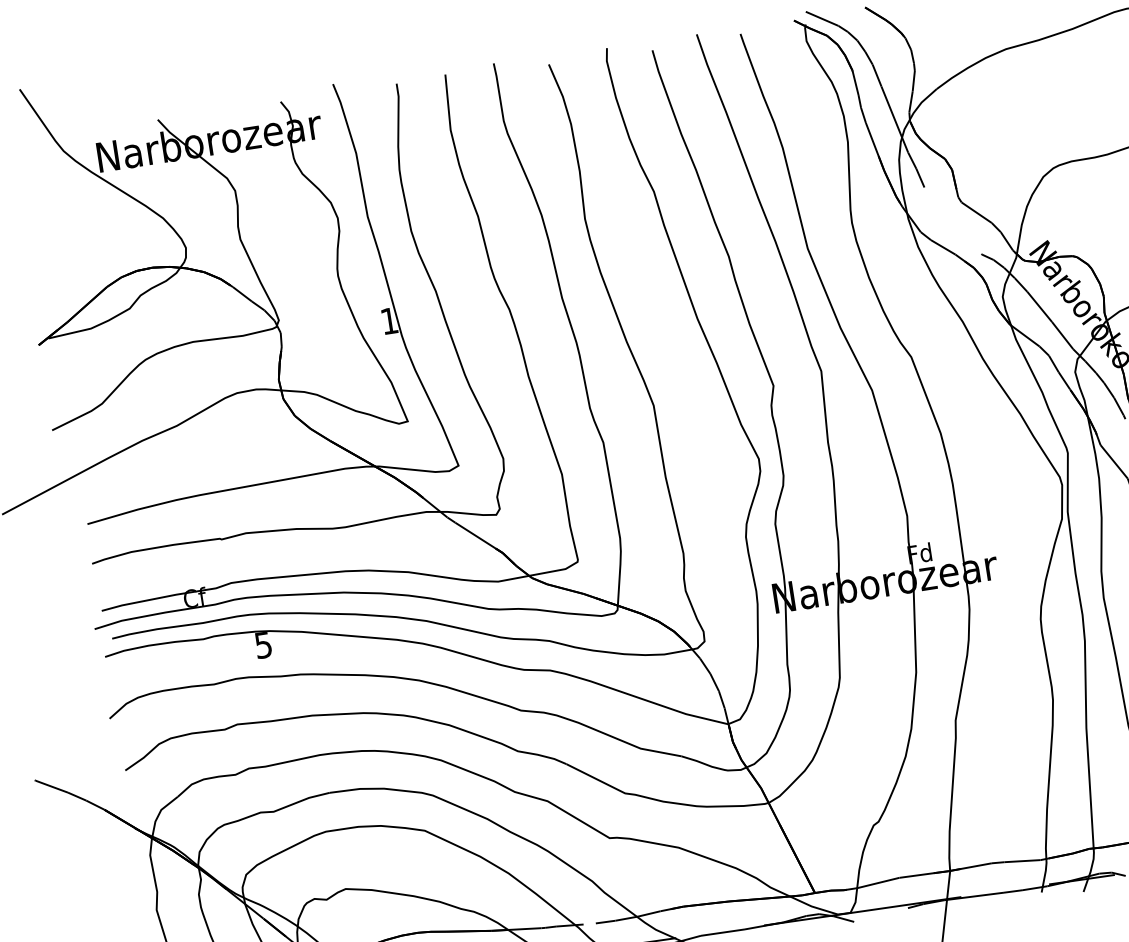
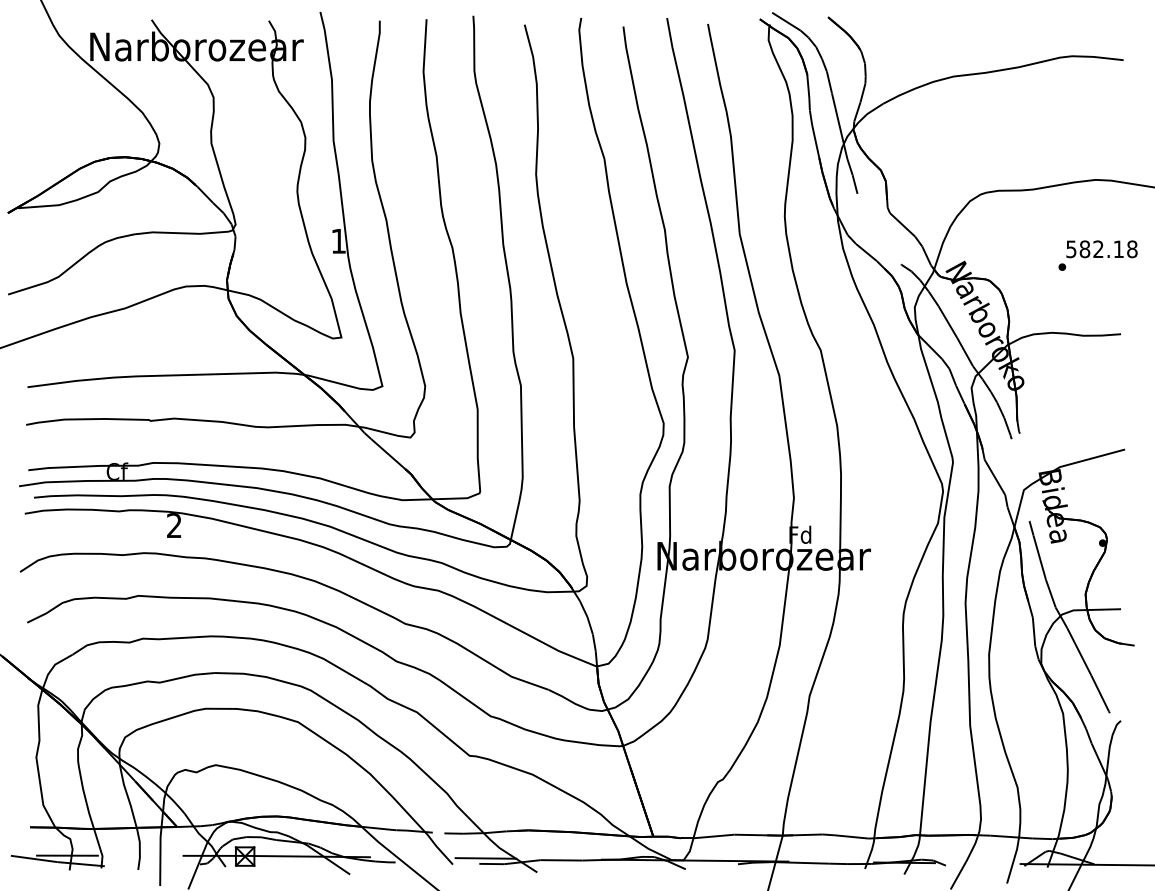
text: (263, 645) -> (174, 525), 5 -> 2

